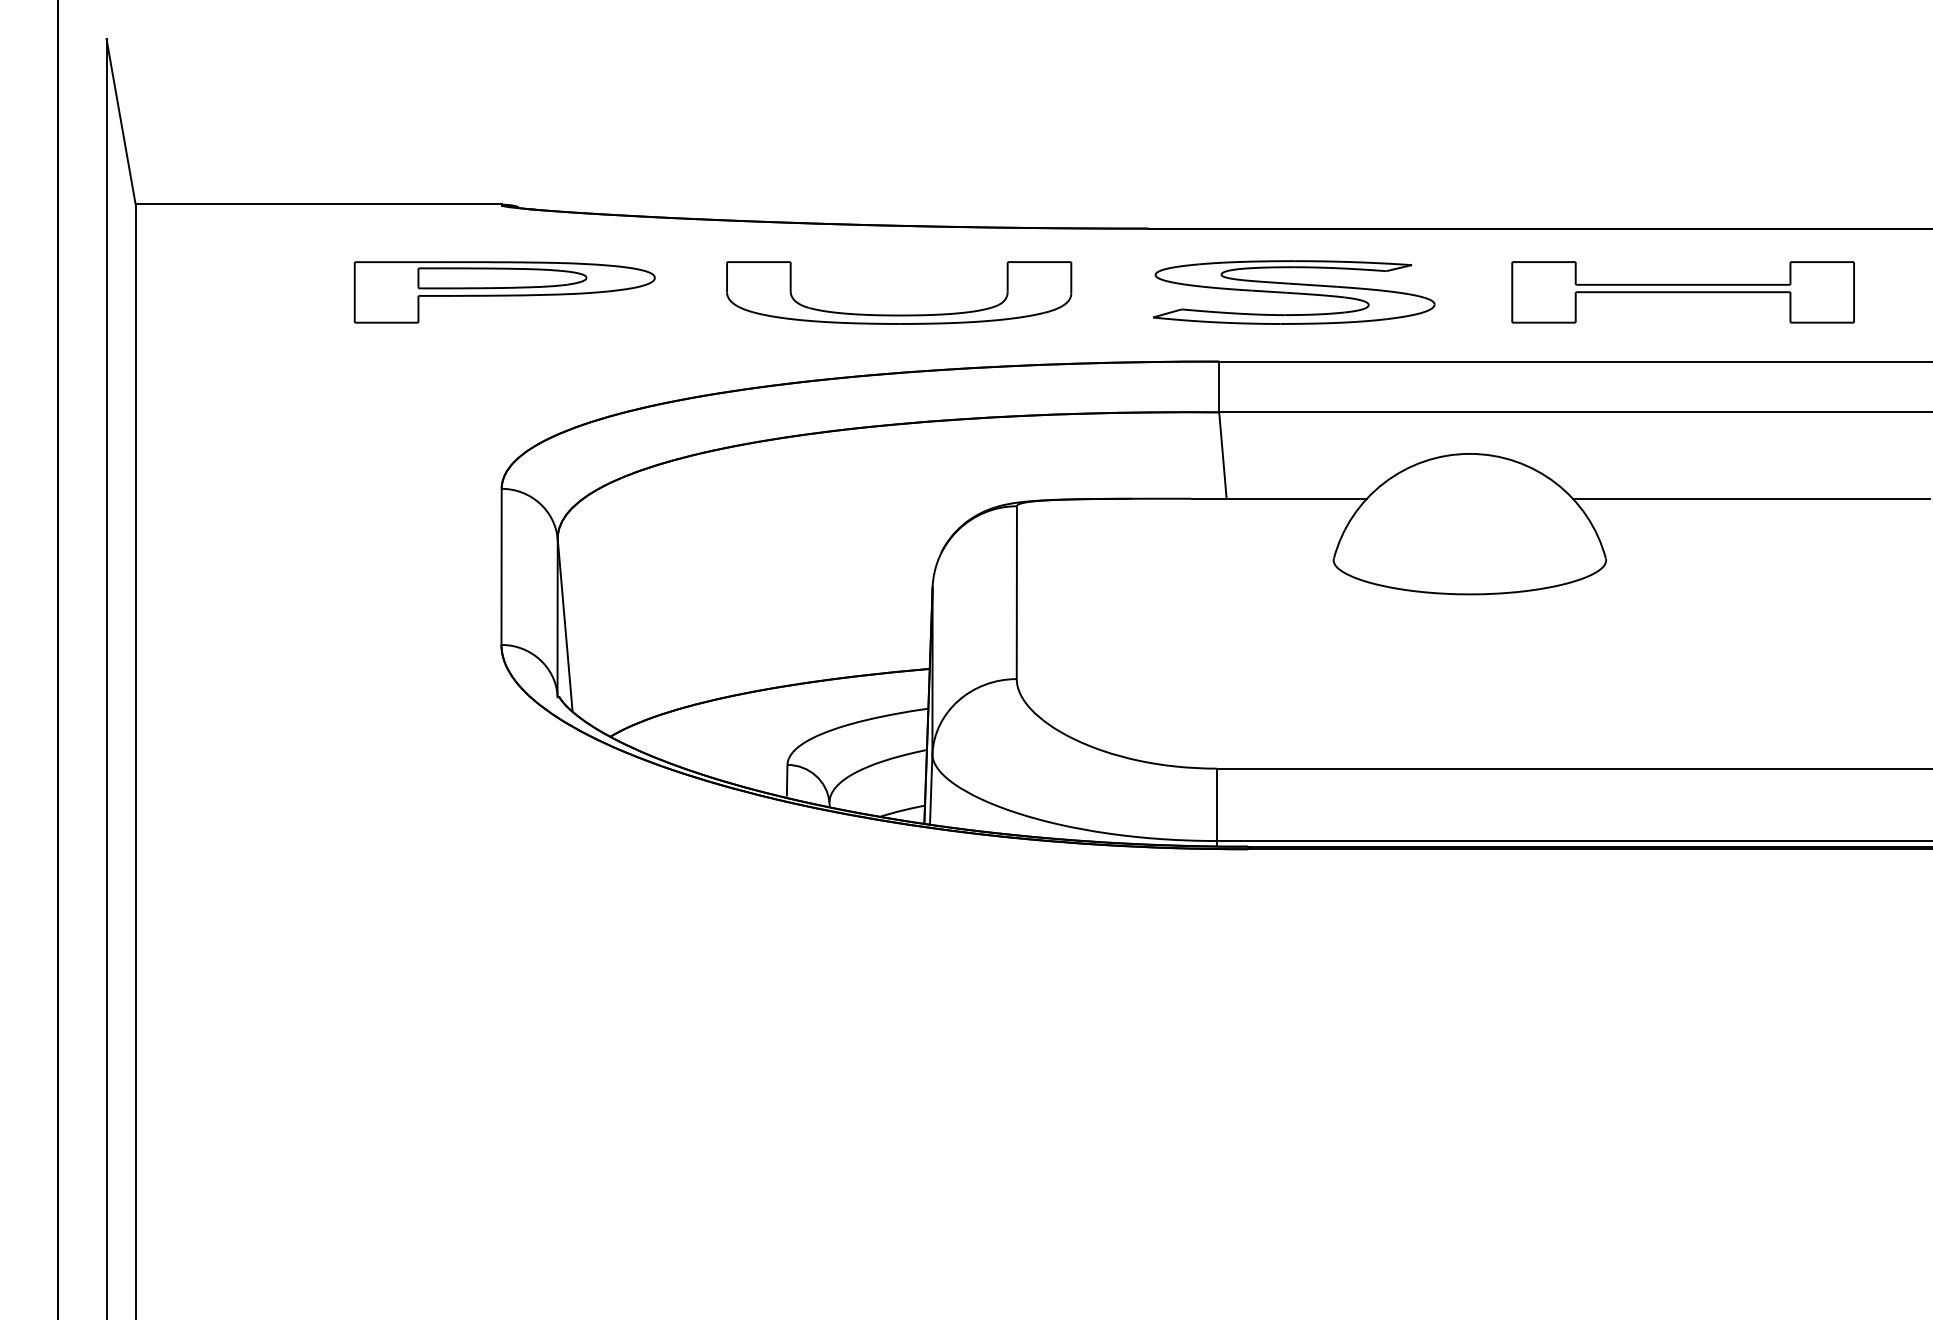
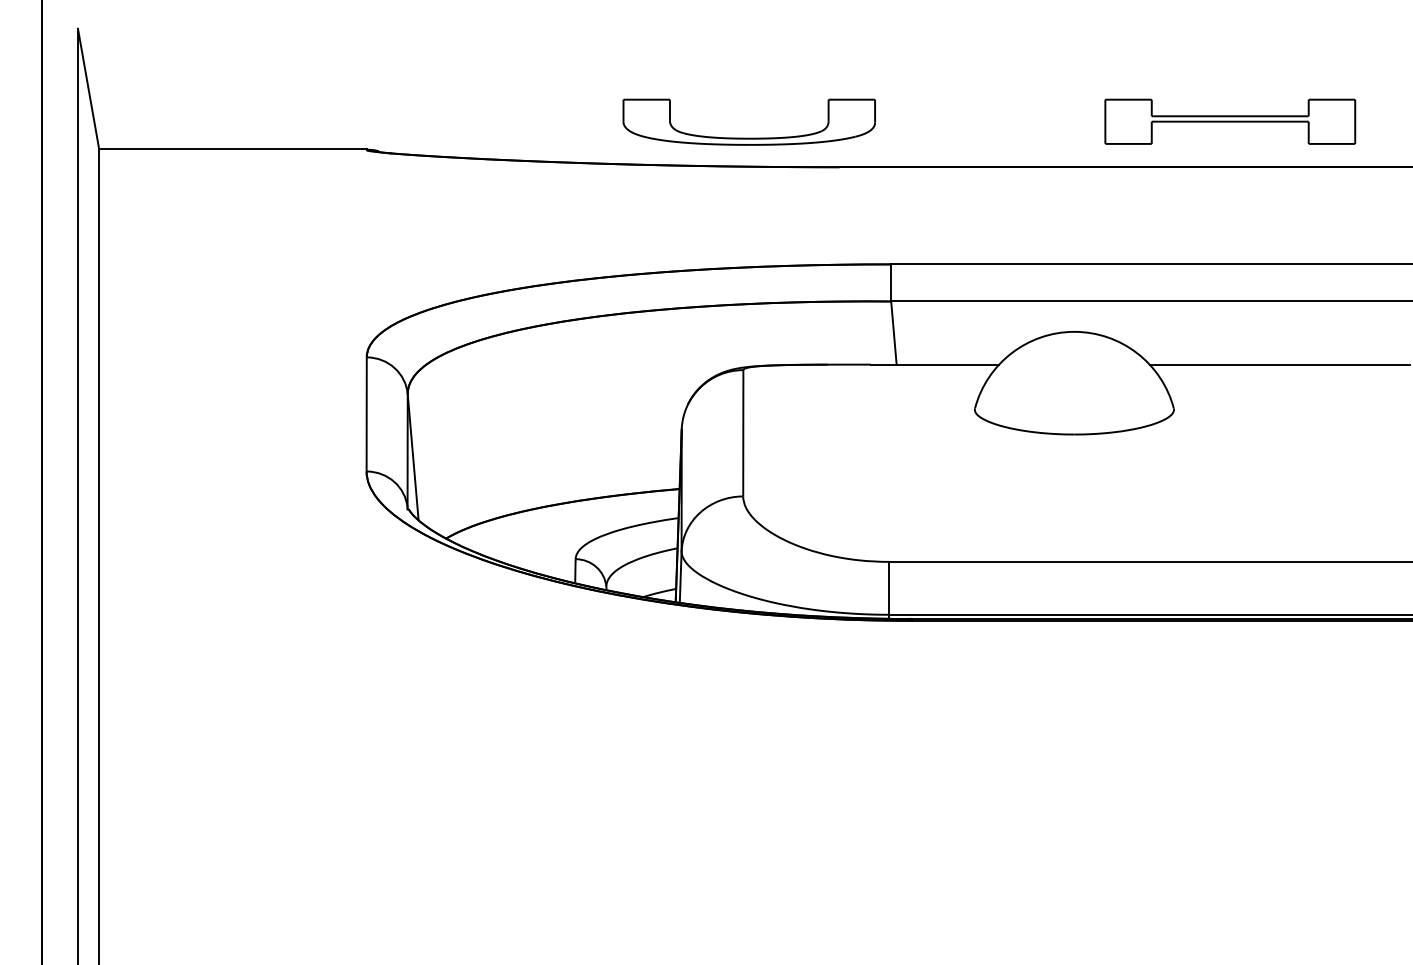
part: (504, 291) -> (368, 213), removed
part: (1293, 291) -> (945, 213), removed
part: (1683, 291) -> (1230, 121), moved
part: (898, 313) -> (748, 137), moved

